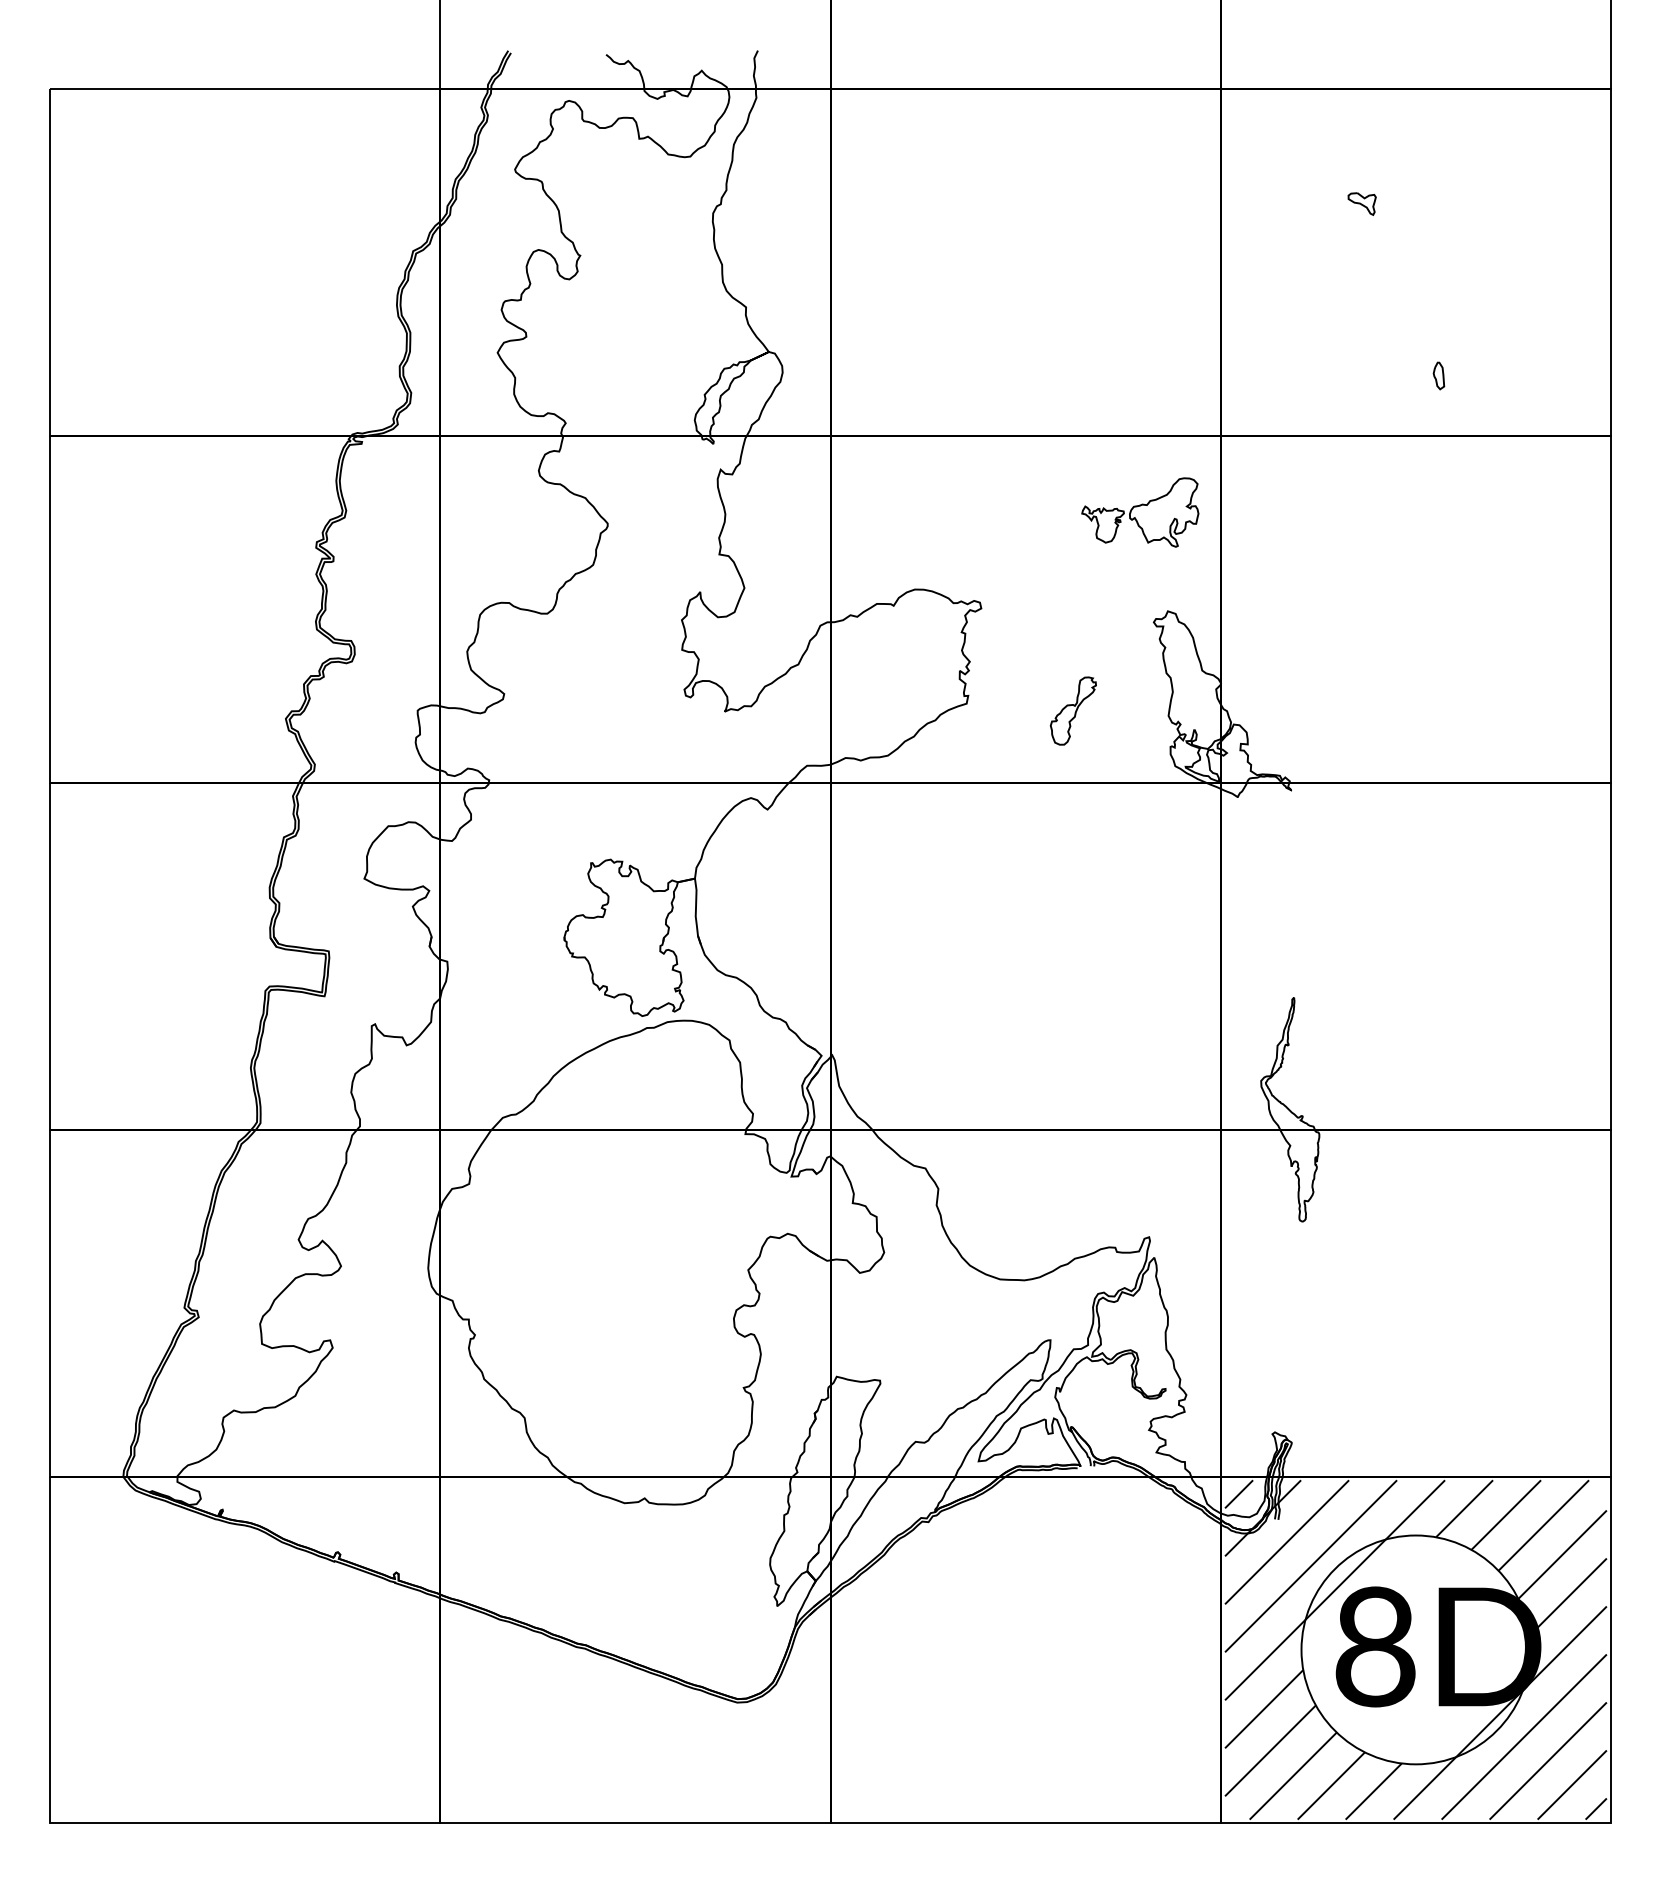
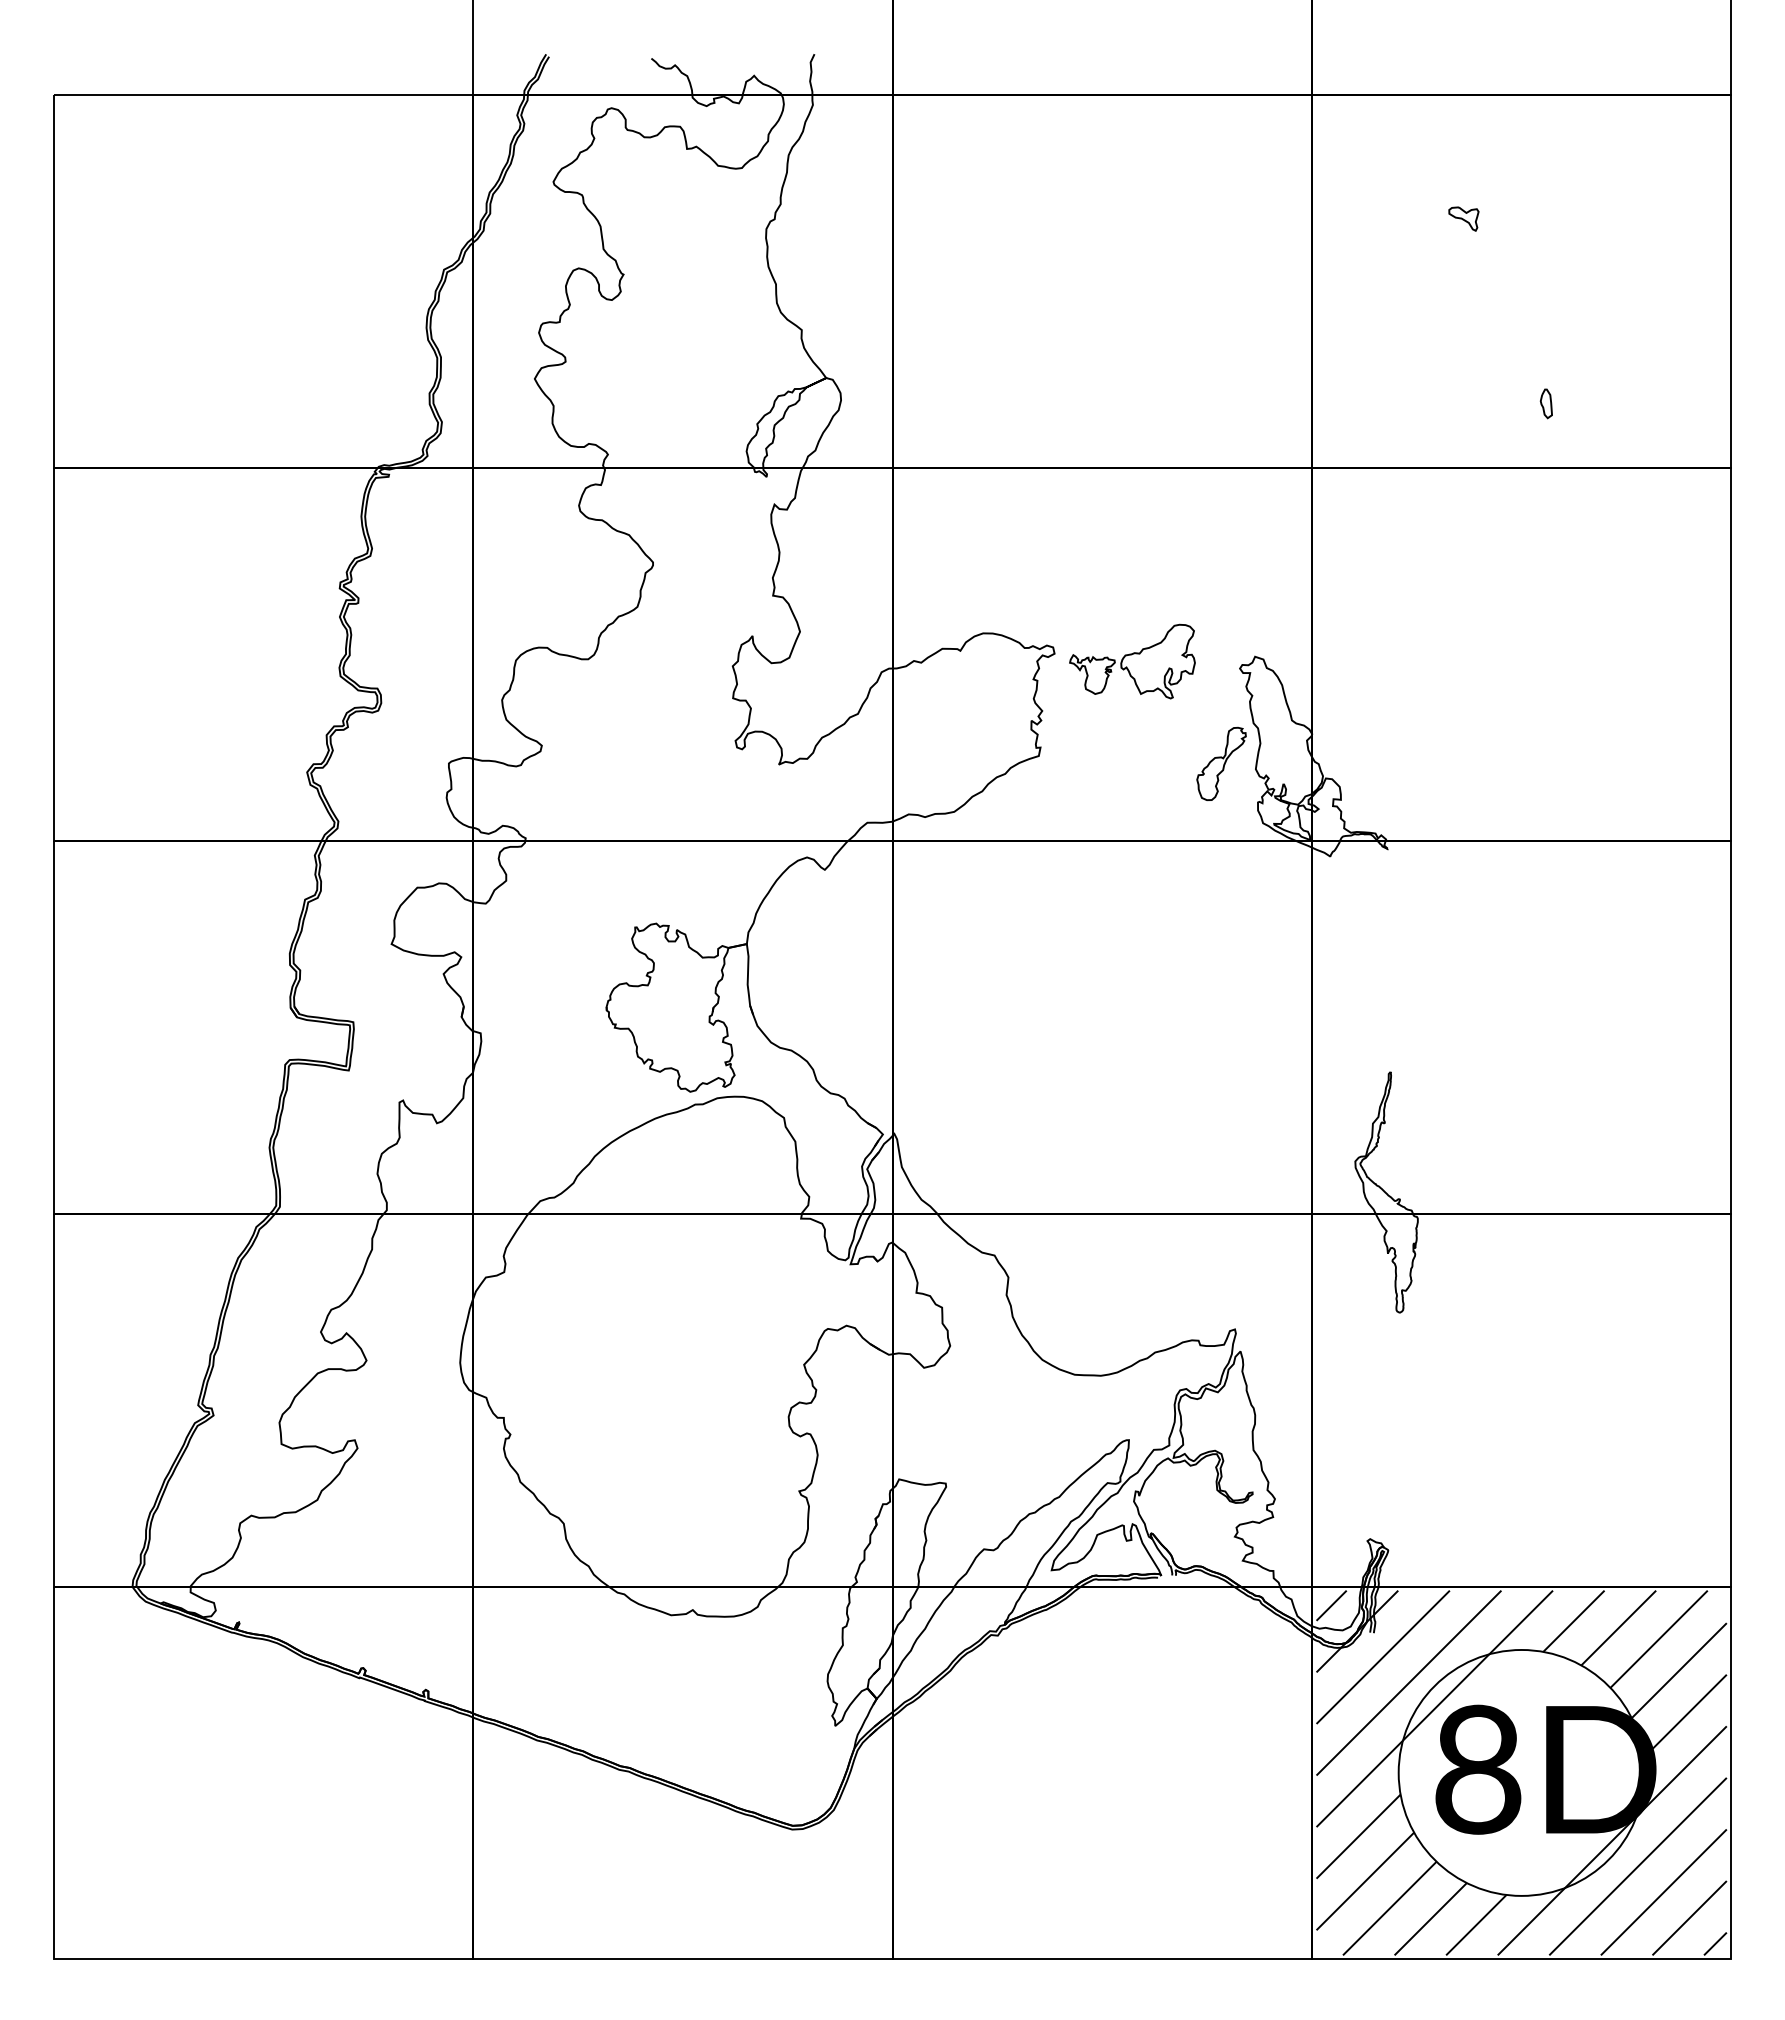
part: (1140, 512) -> (1132, 661), moved
part: (1073, 710) -> (1221, 763), moved

